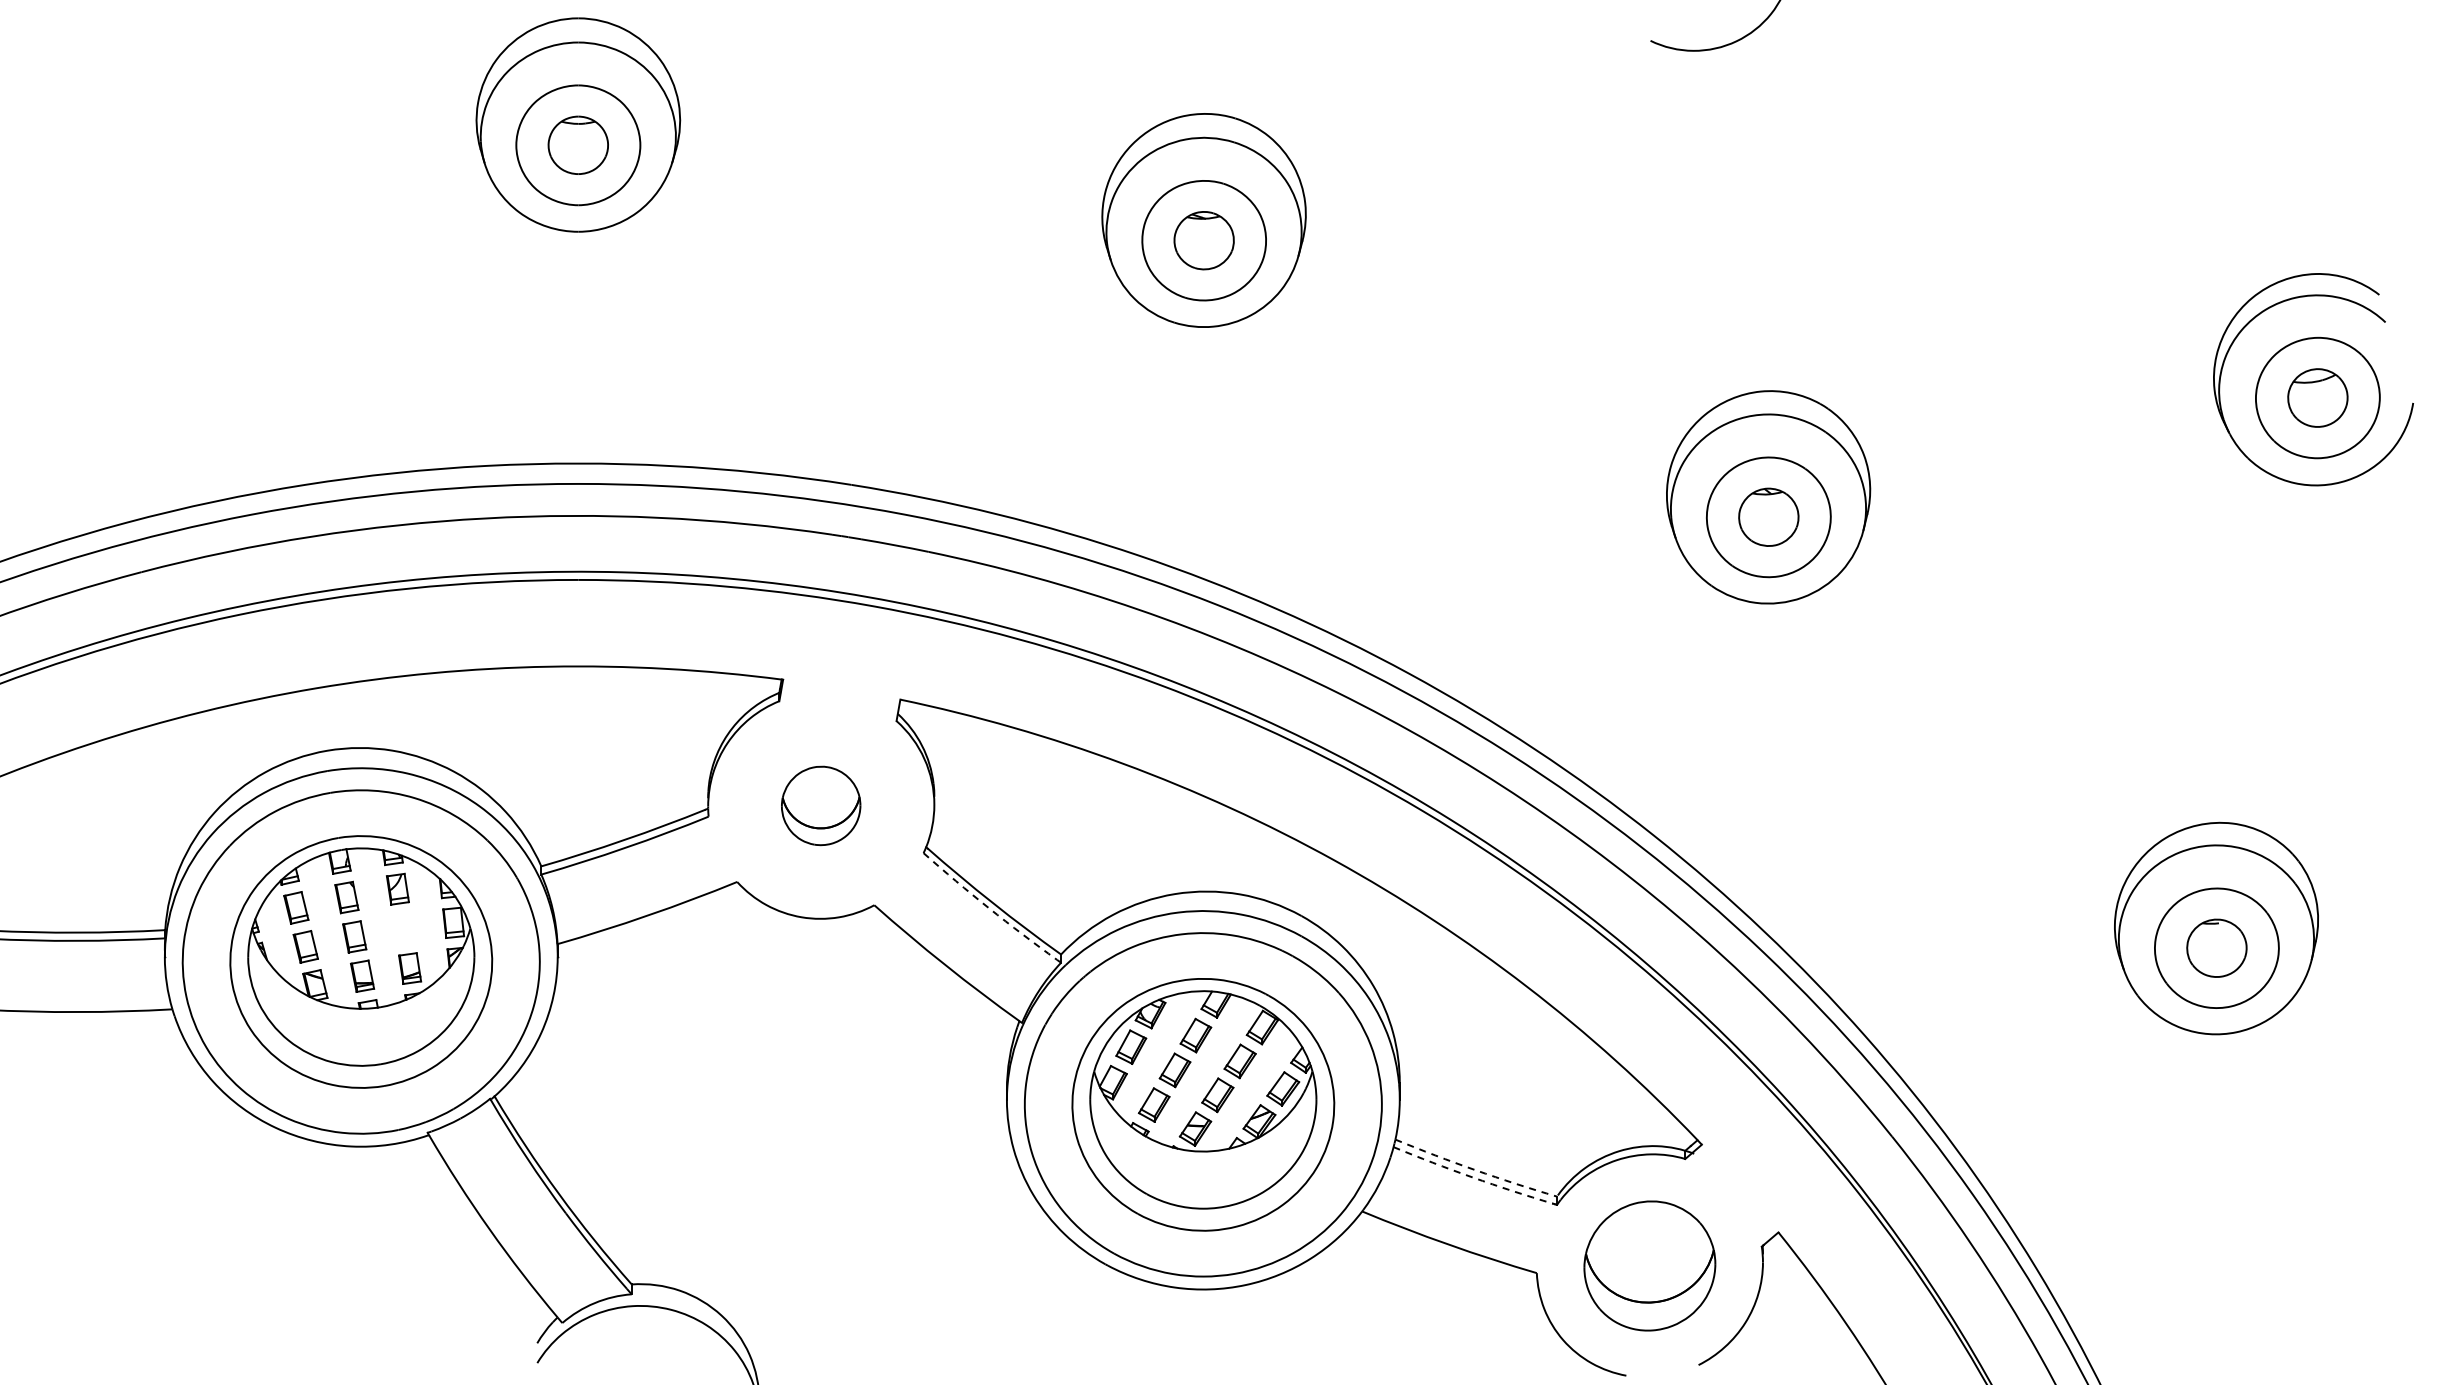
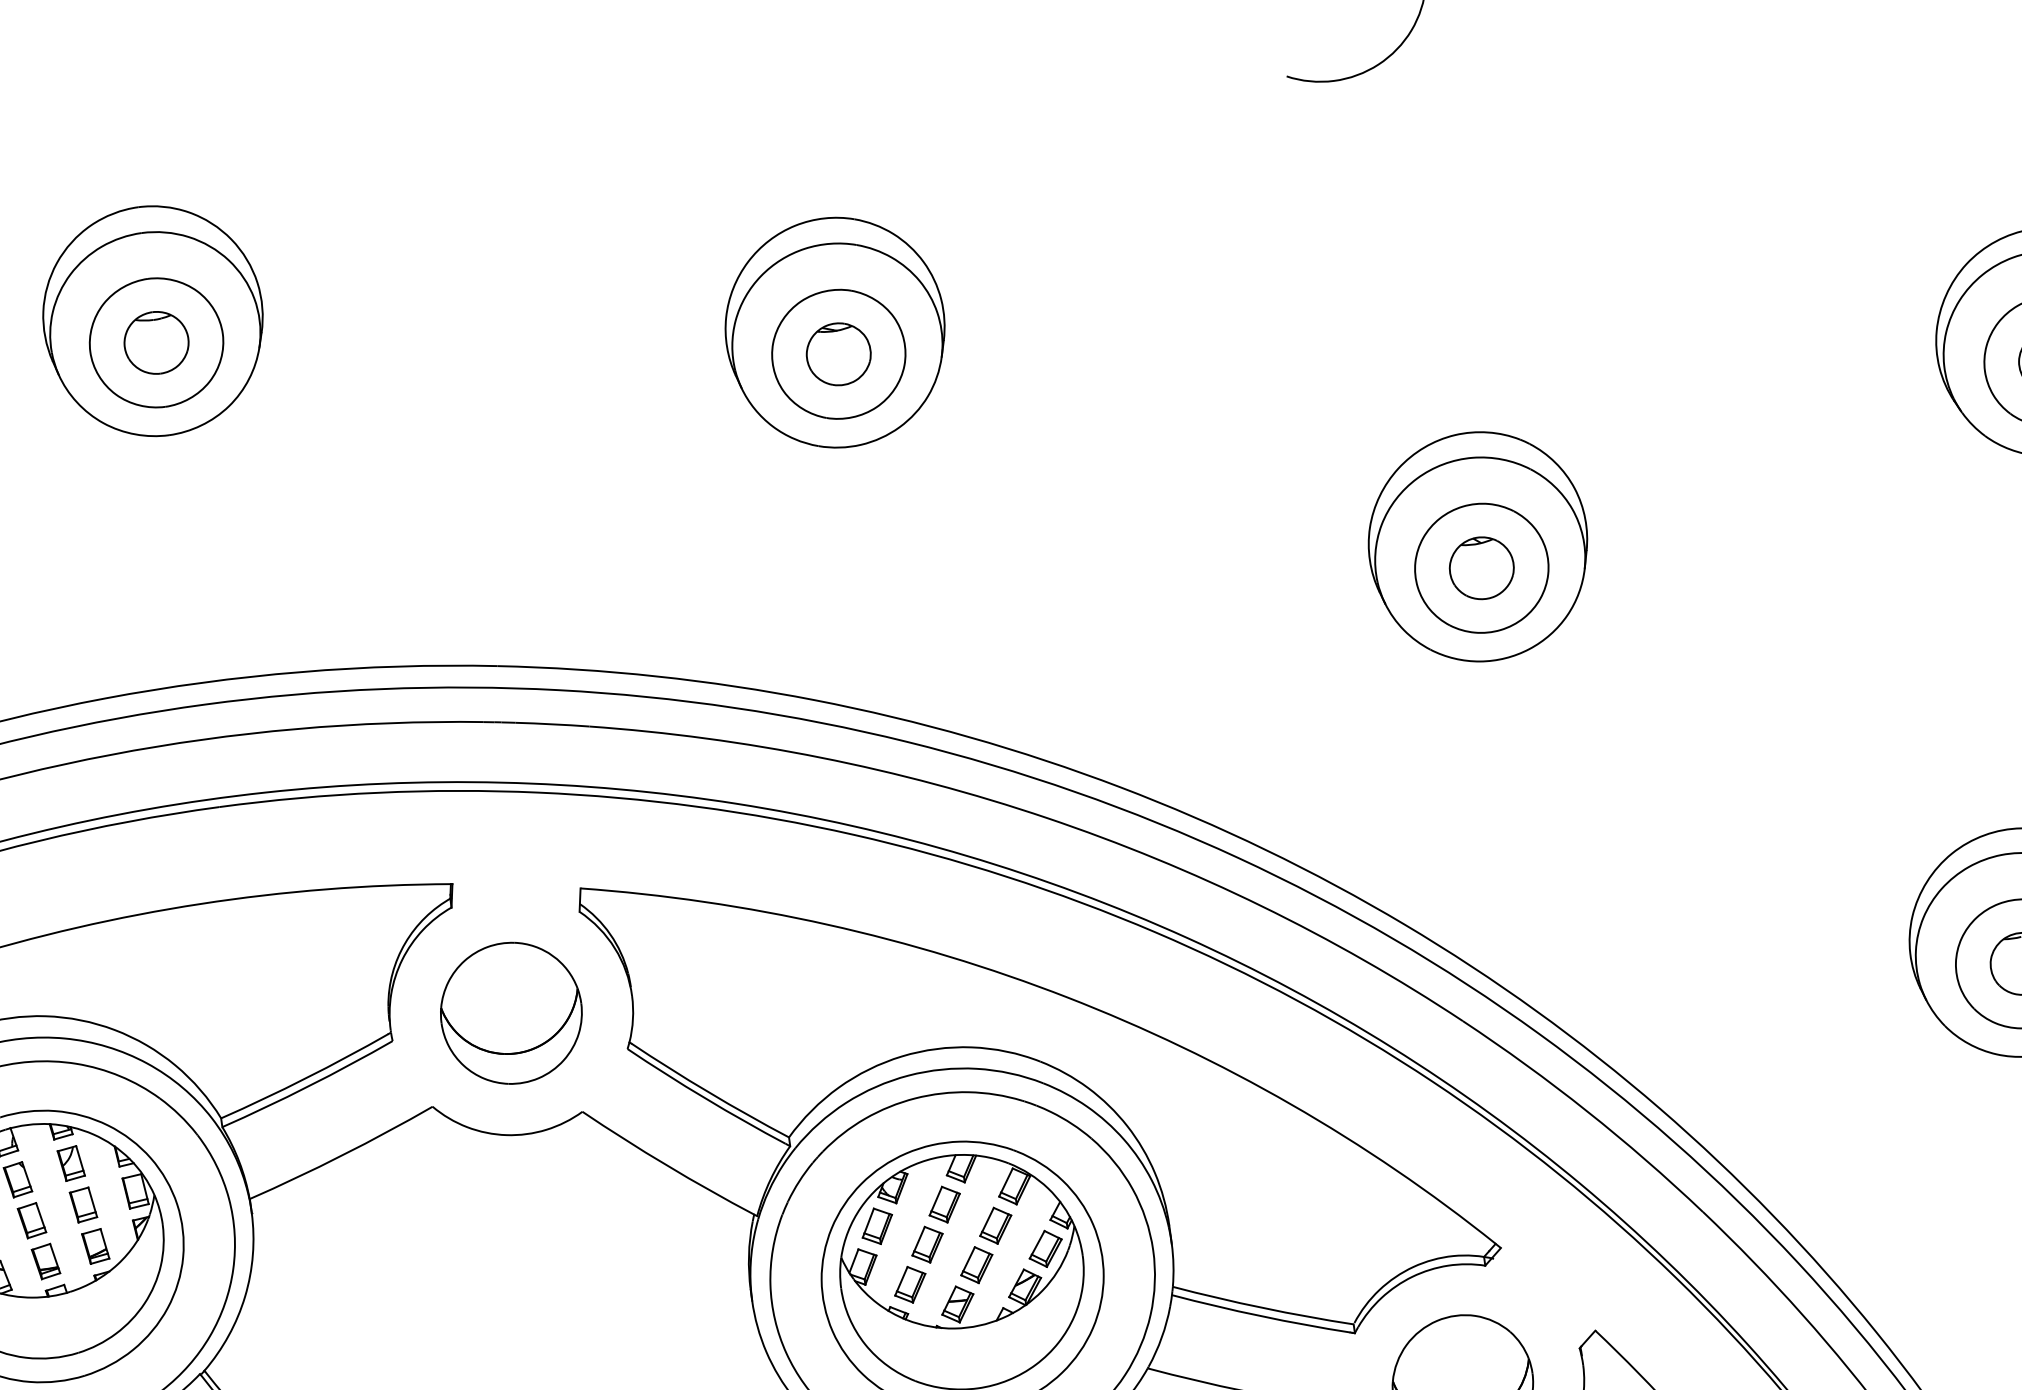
part: (820, 805) -> (510, 1013), size x1.67
arc: (989, 908) -> (705, 1098), dashed -> solid
part: (403, 928) -> (82, 1204), added
arc: (1475, 1170) -> (1262, 1308), dashed -> solid
arc: (1472, 1177) -> (1260, 1316), dashed -> solid

